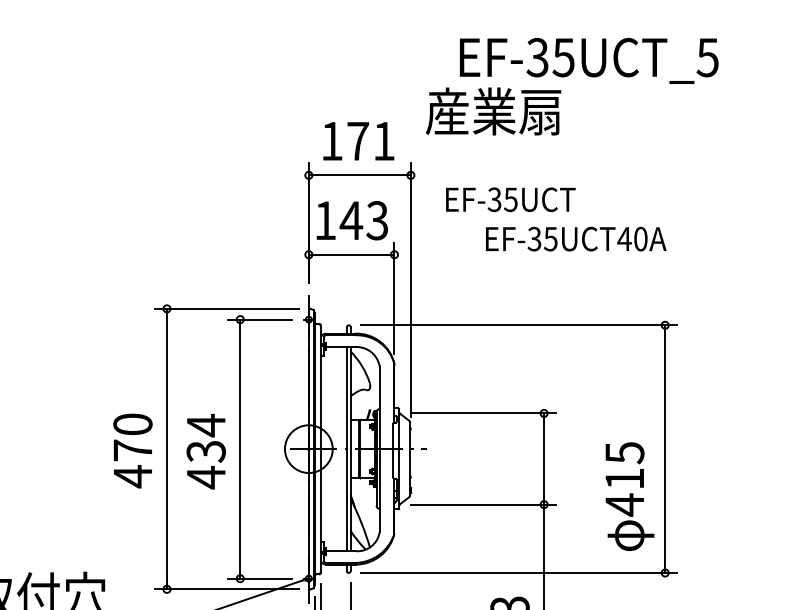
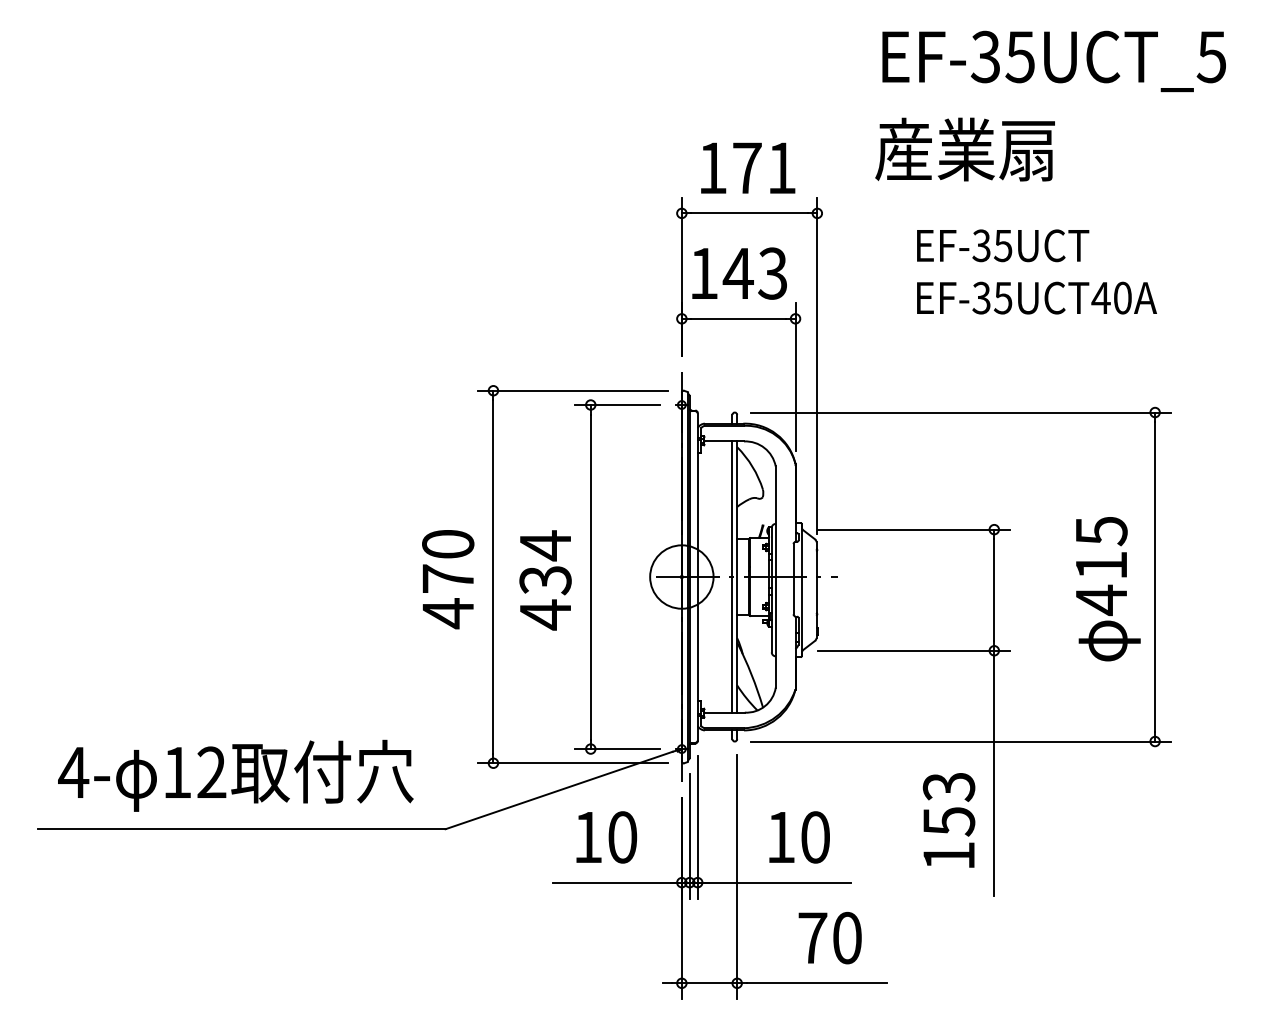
text: (493, 111) -> (964, 149), moved
text: (511, 199) -> (1003, 245), moved
text: (630, 496) -> (1108, 589), moved

